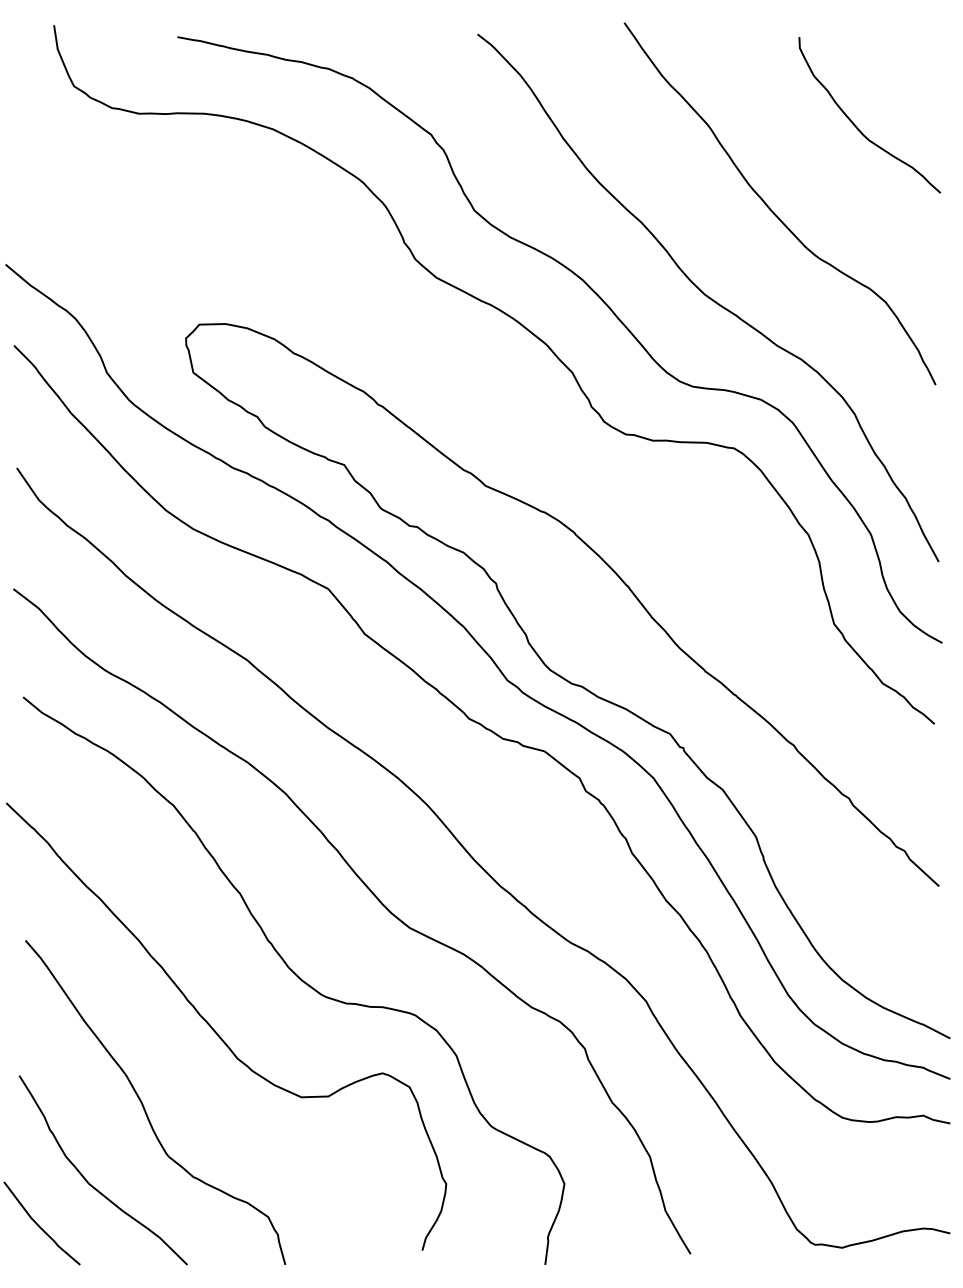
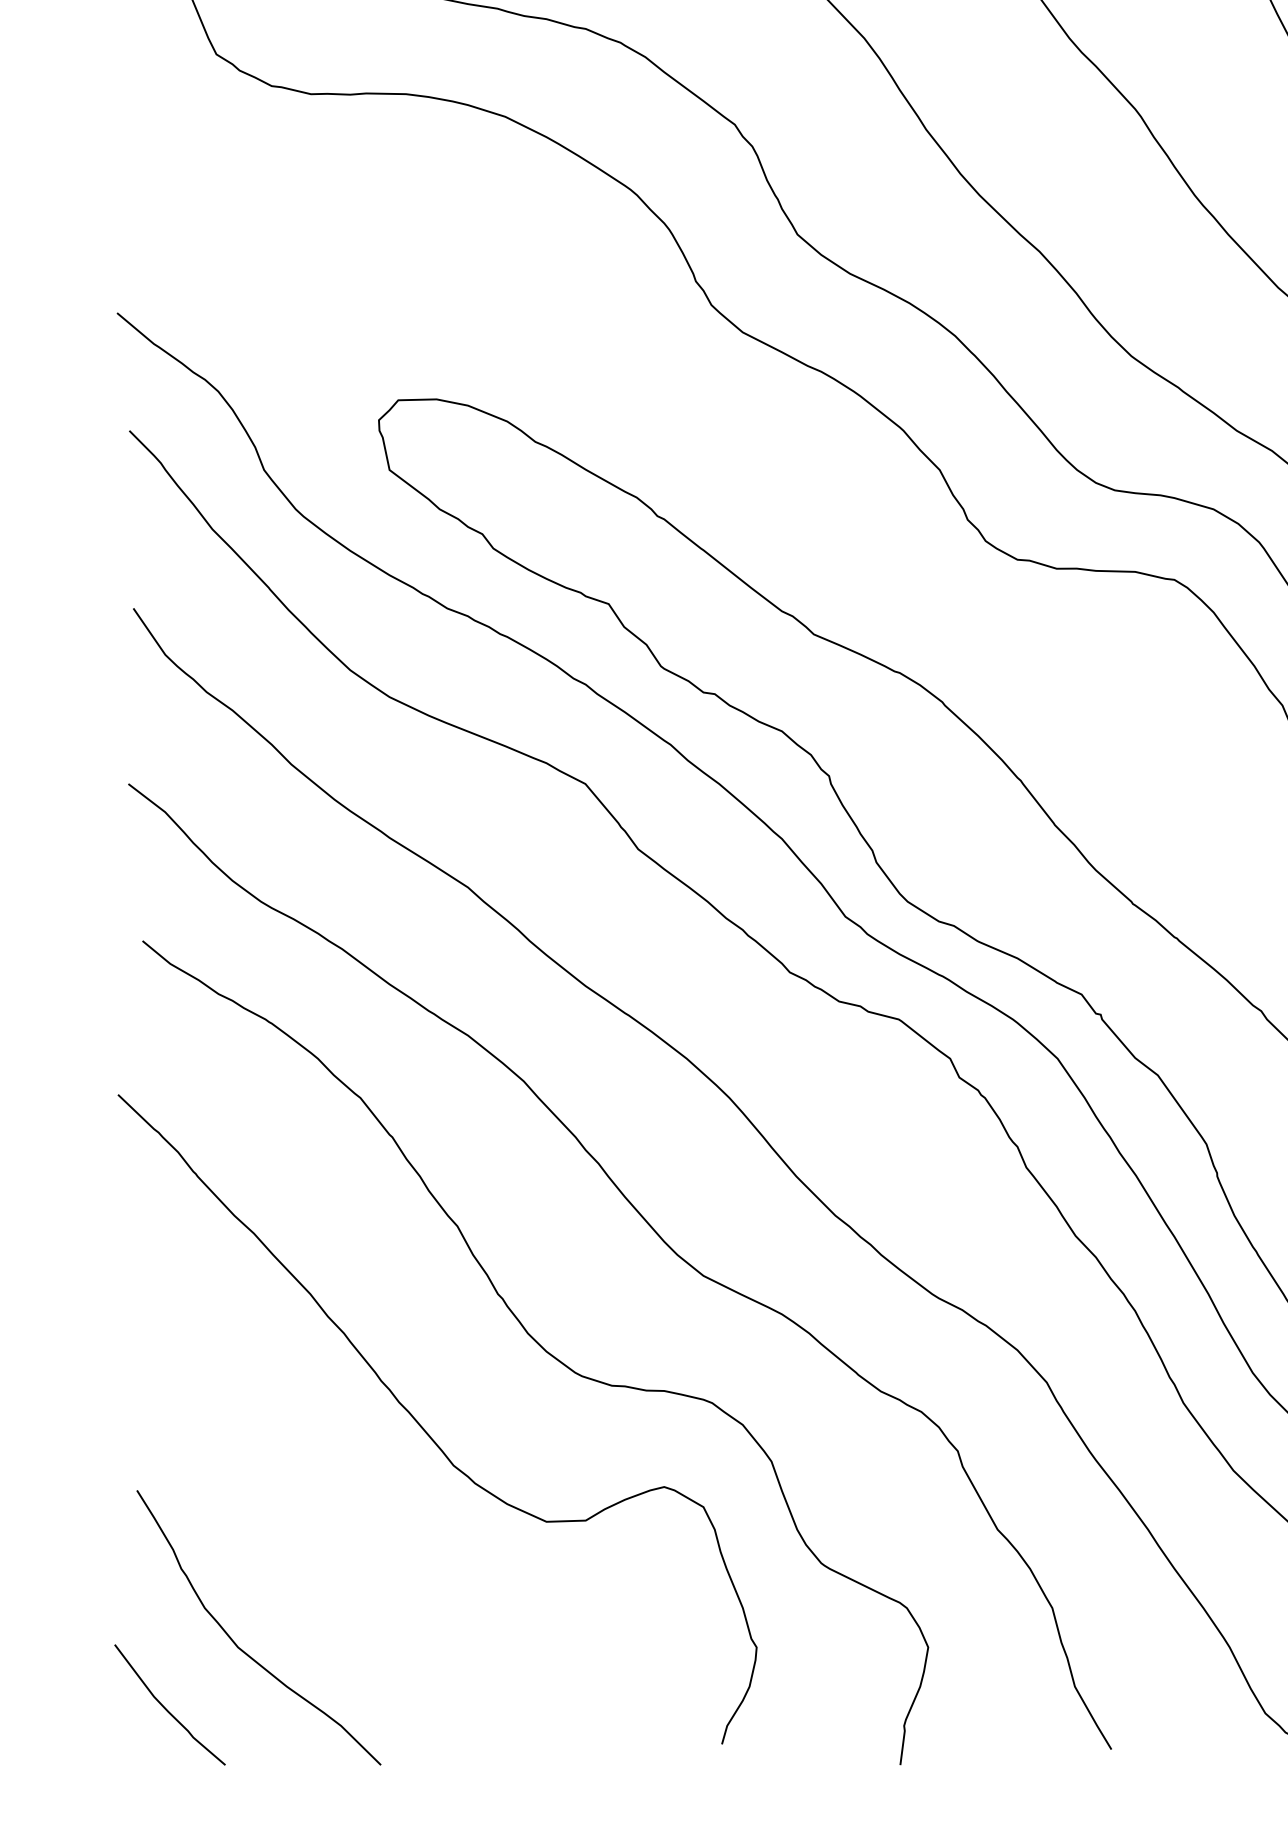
curve: (144, 1106) -> (318, 1535), removed

